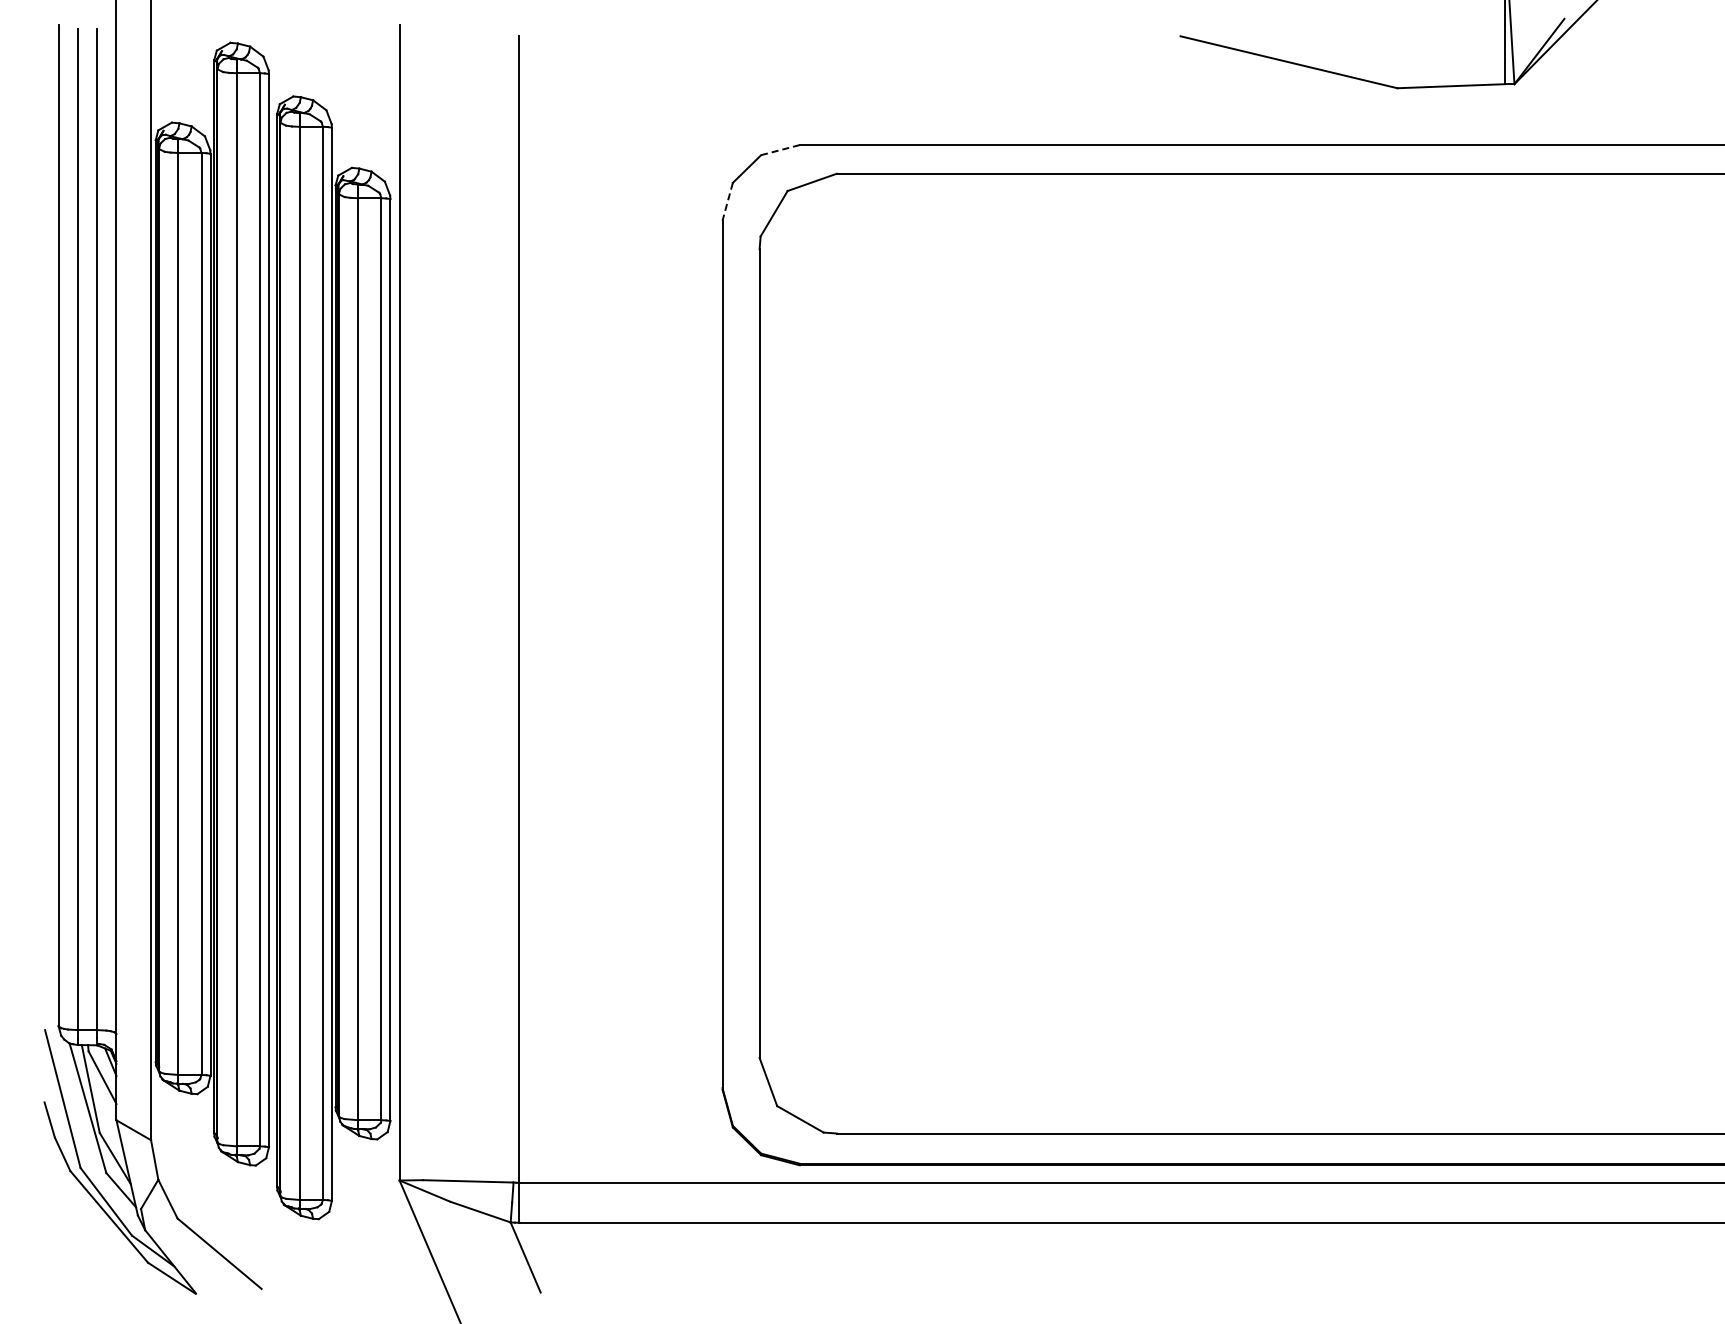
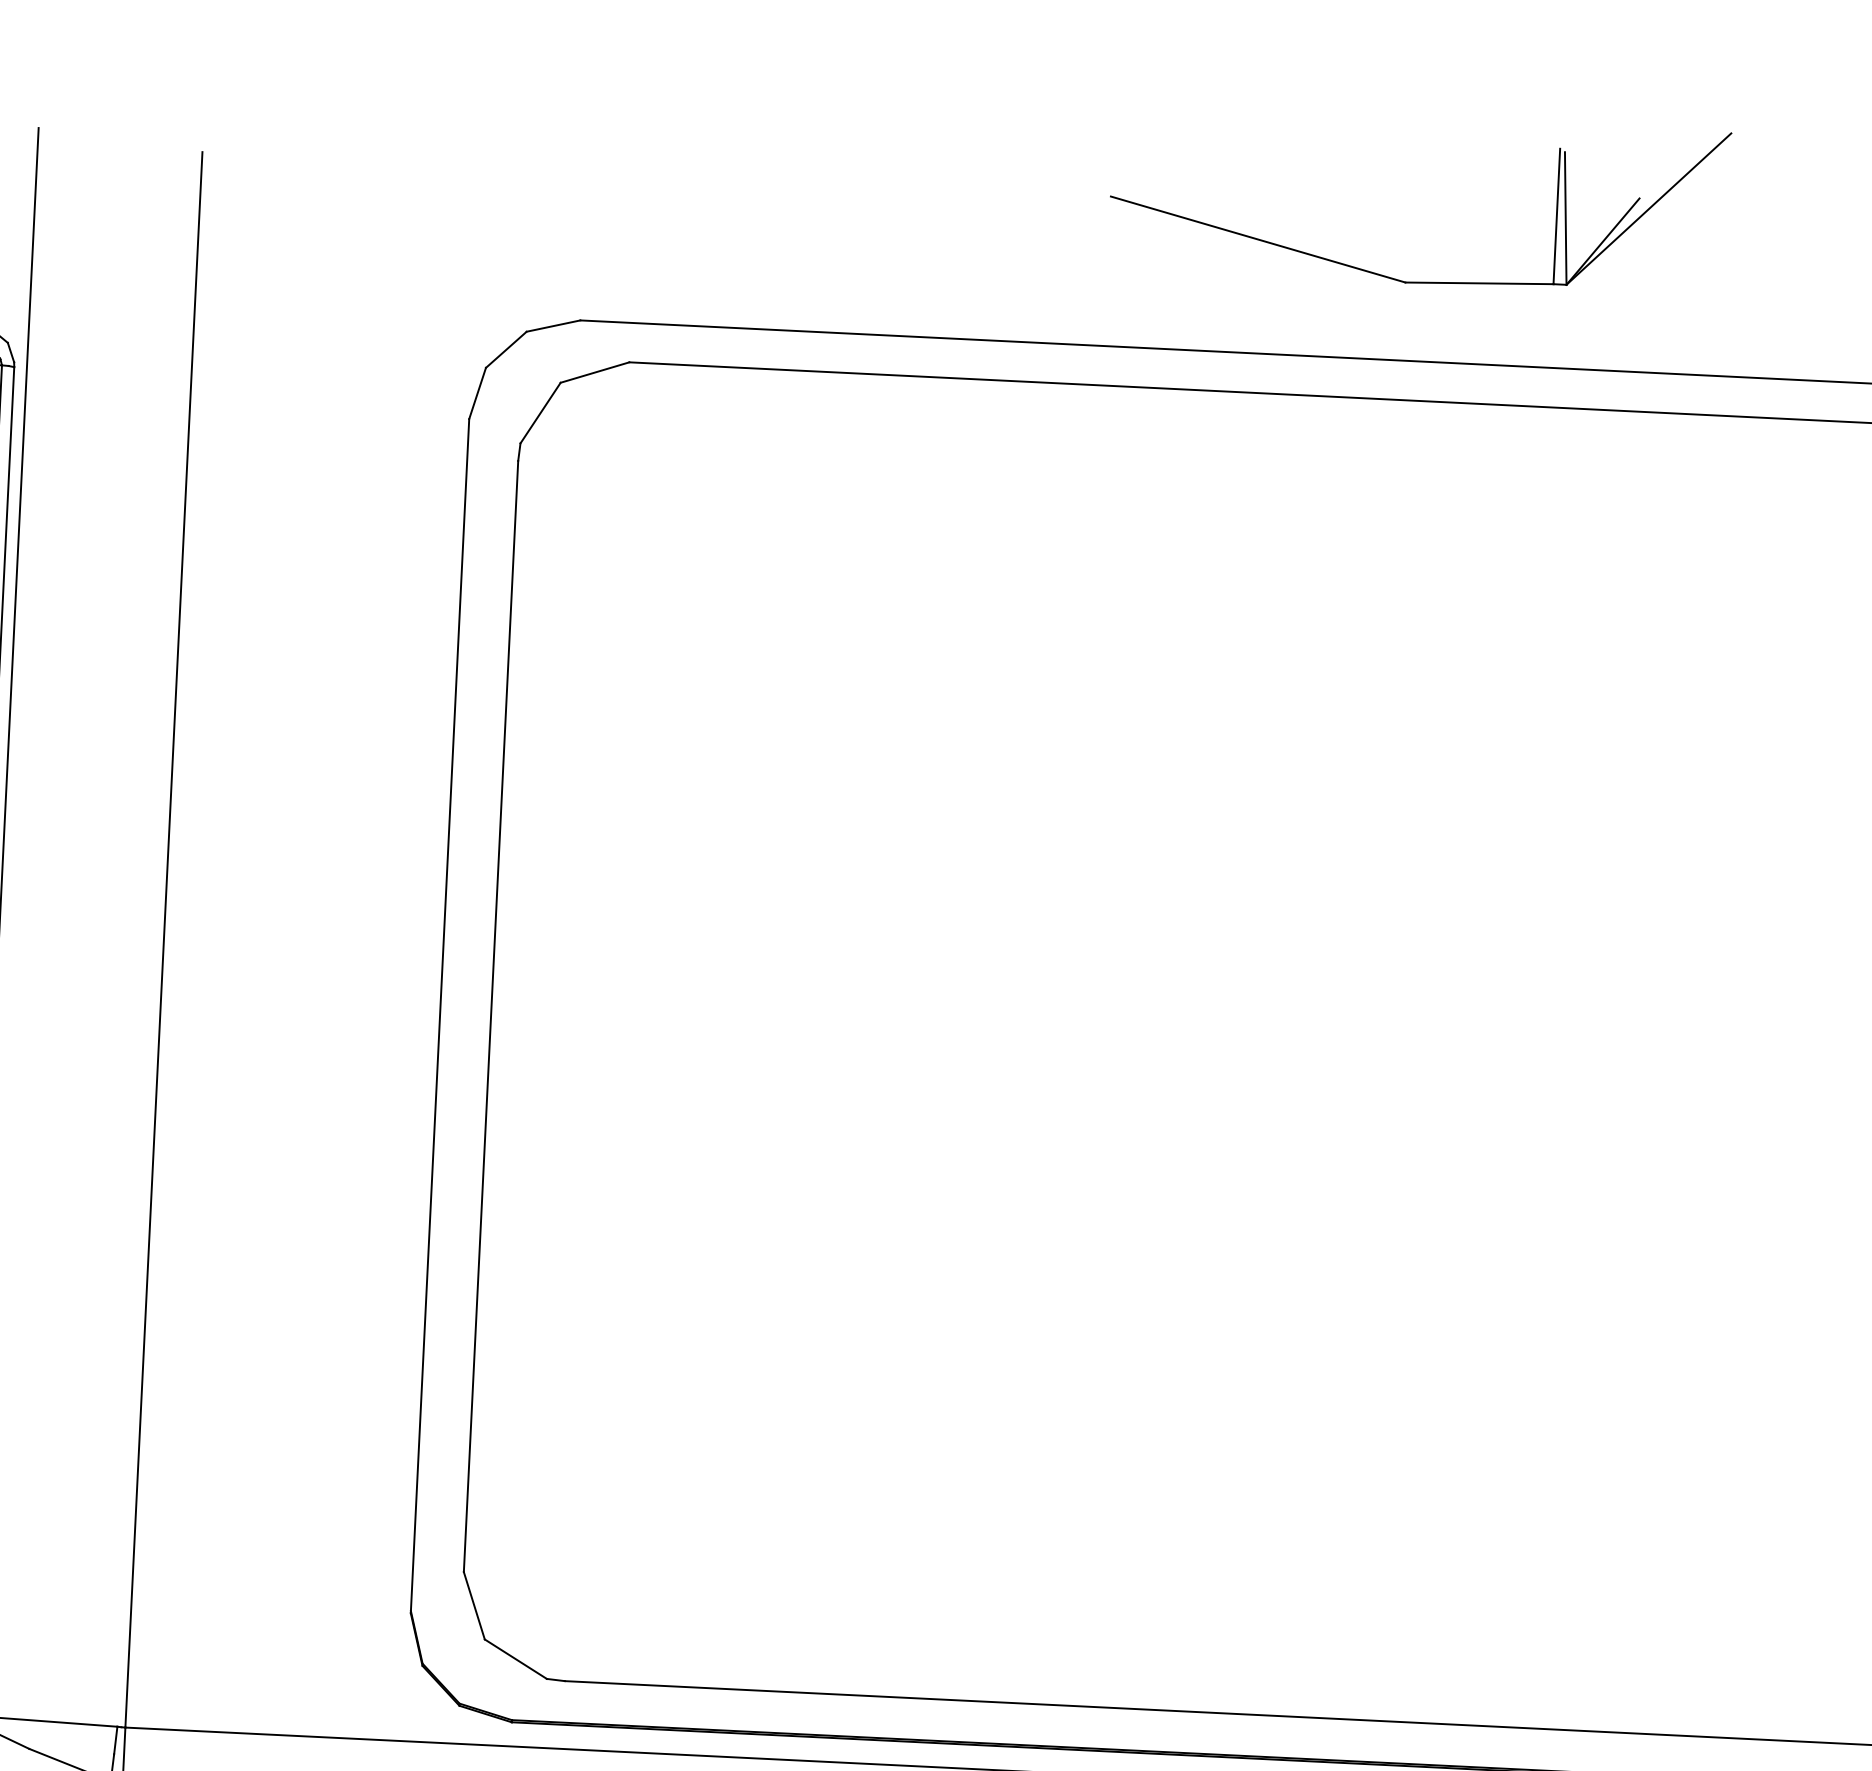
line: (780, 150) -> (553, 326), dashed -> solid
line: (727, 201) -> (477, 393), dashed -> solid

